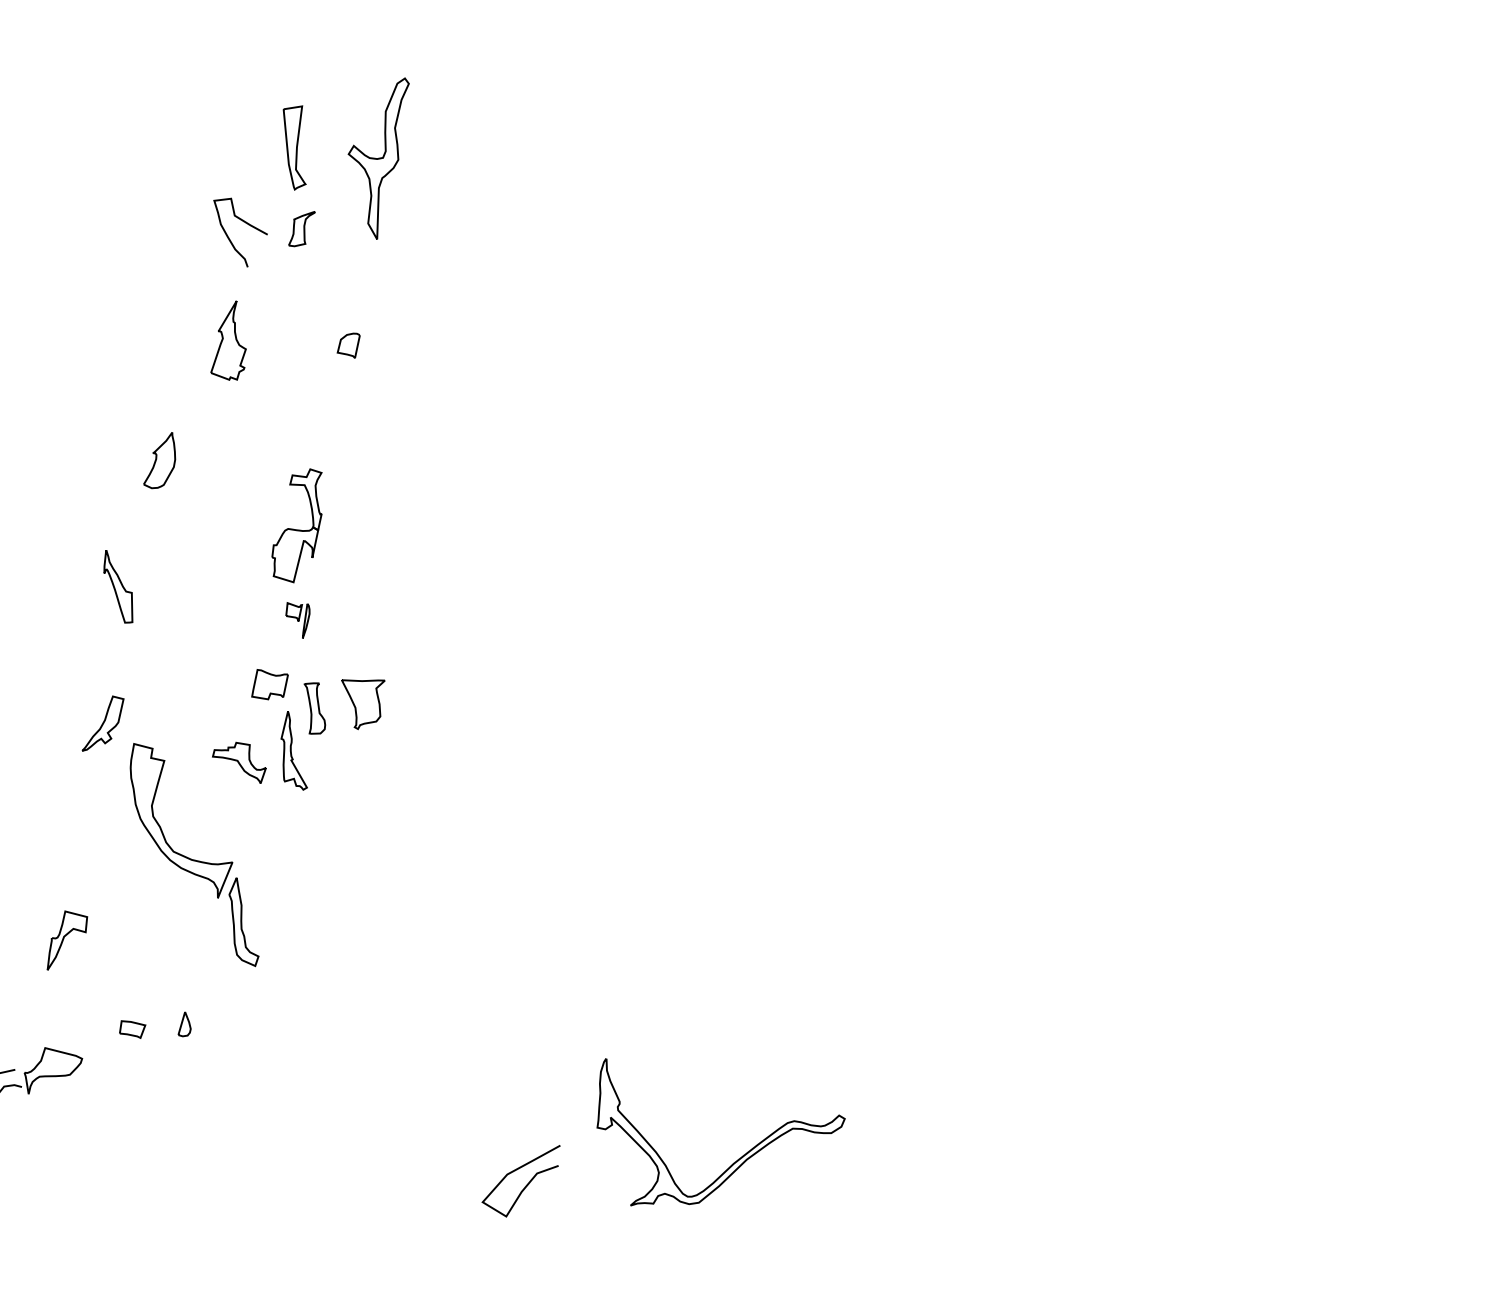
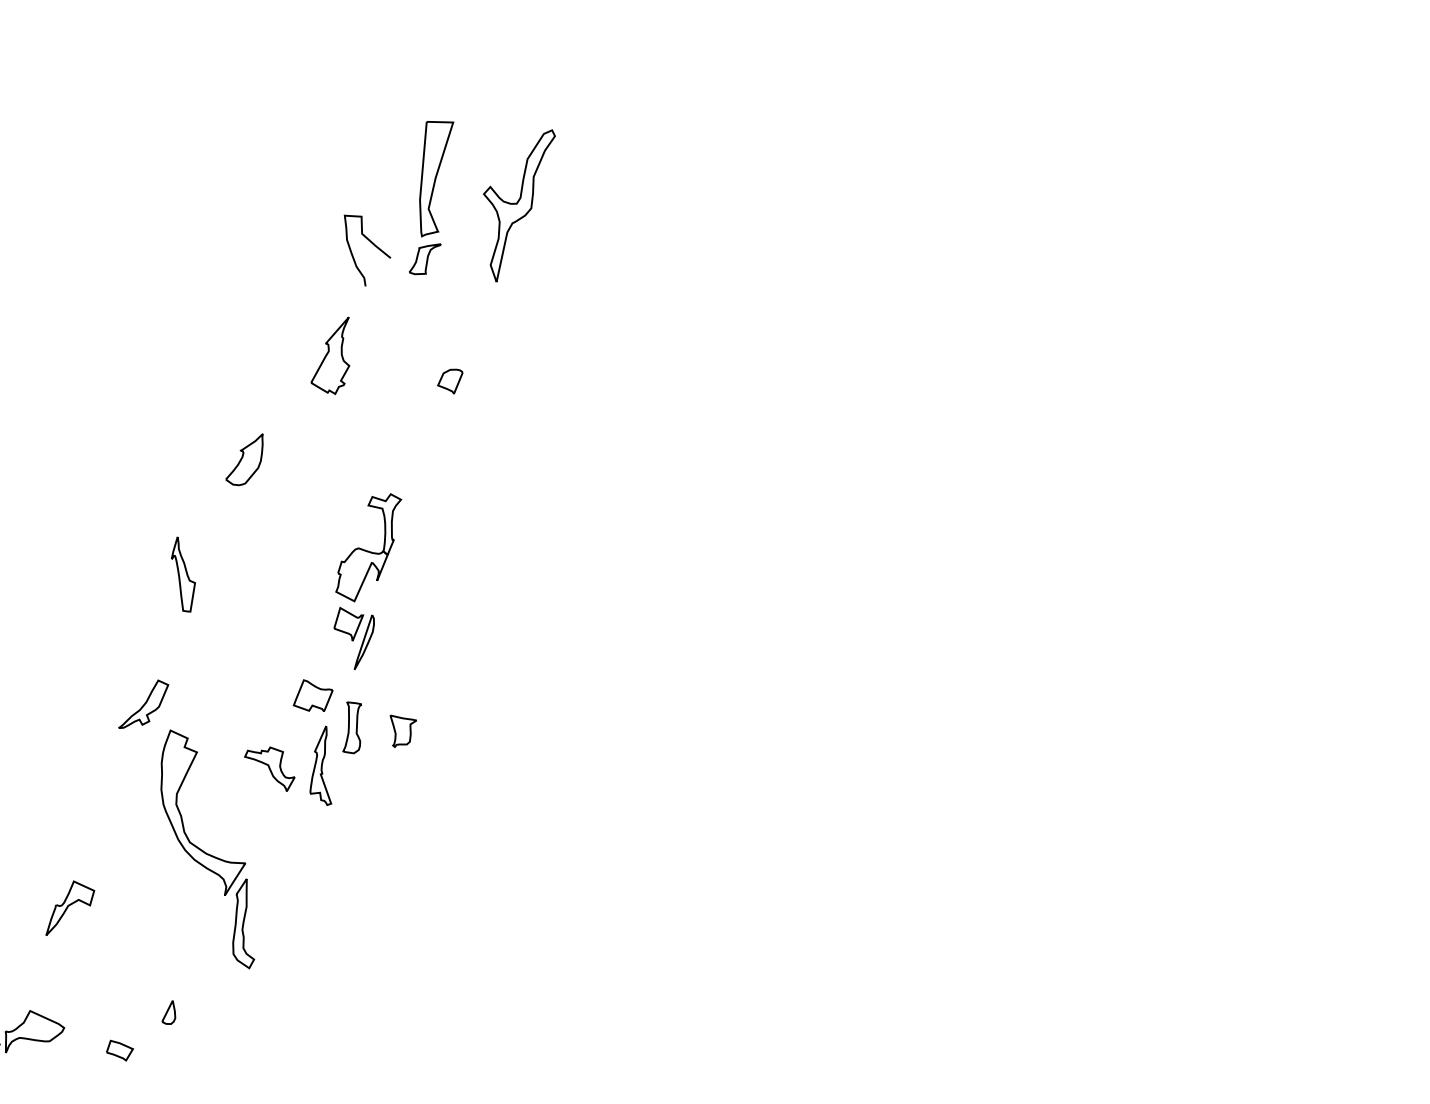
part: (294, 147) -> (432, 177), size x1.43
part: (297, 620) -> (351, 639), size x1.67
part: (363, 704) -> (400, 732), size x0.62
part: (132, 1029) -> (119, 1050), moved

